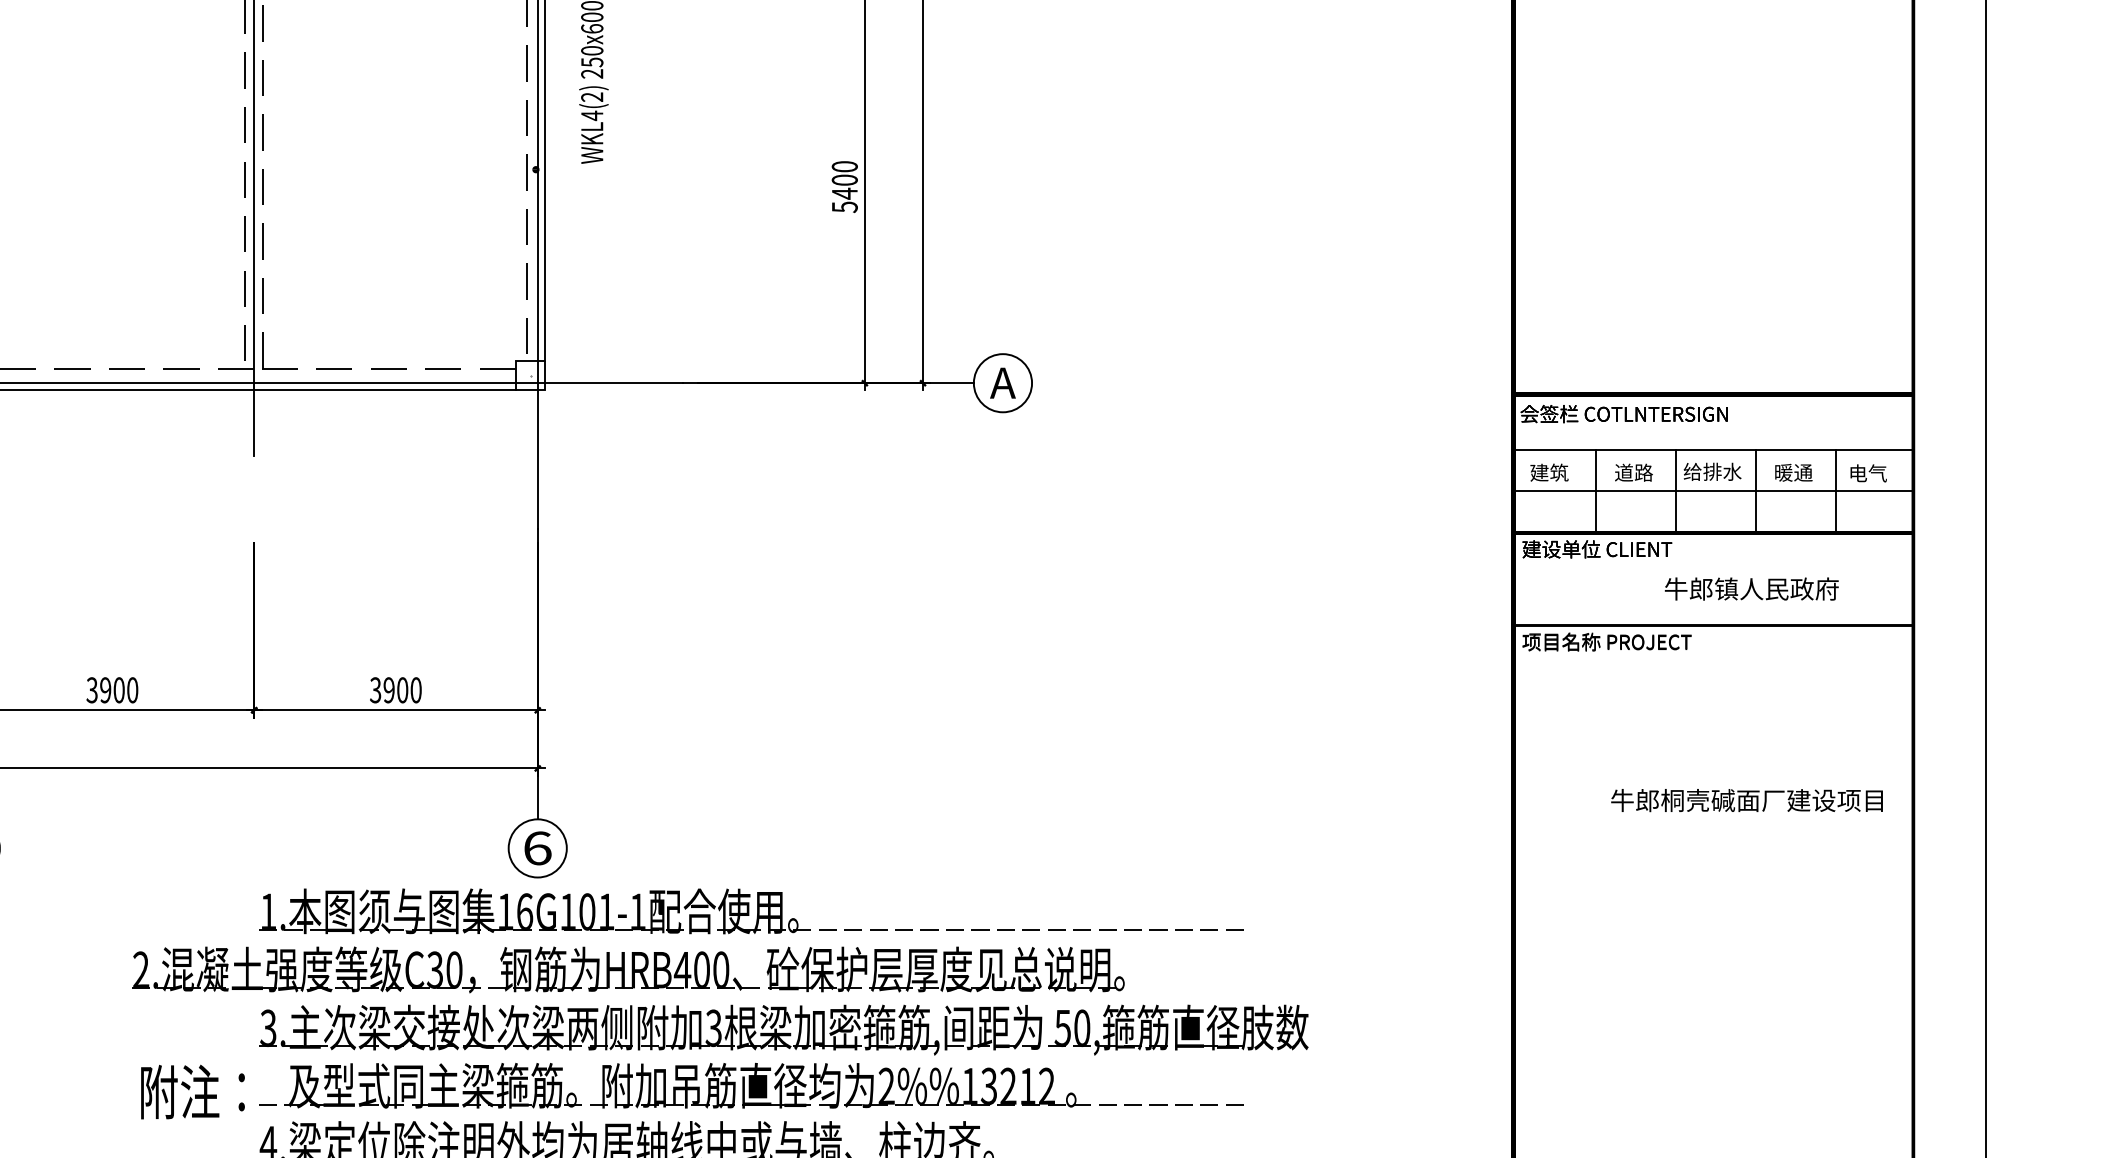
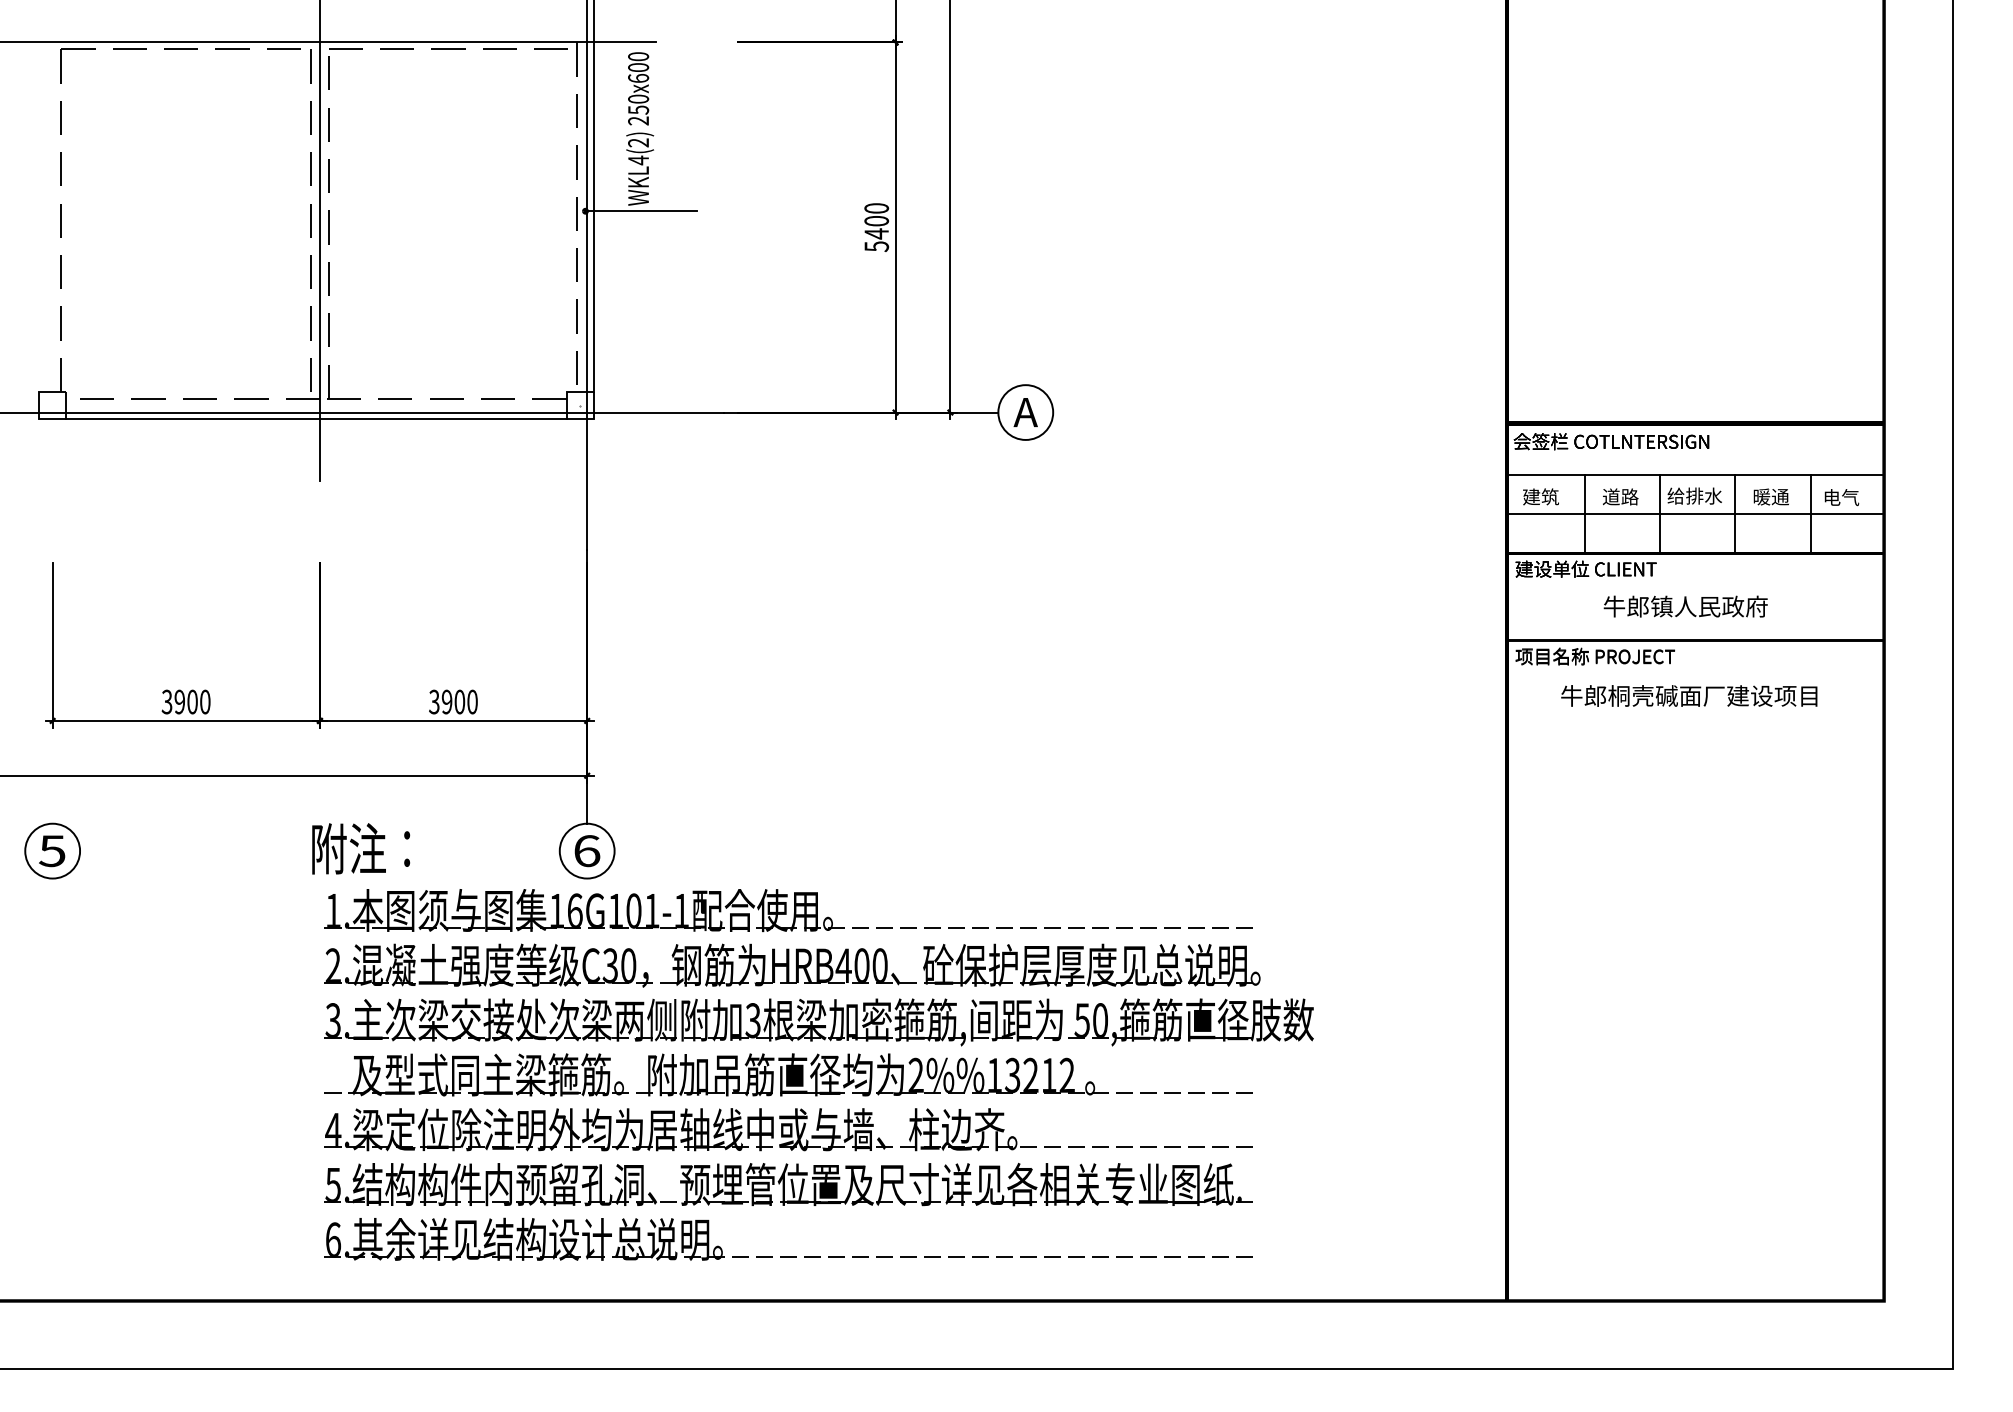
line: (594, 169) -> (640, 211), added
text: (1751, 588) -> (1685, 606), moved
text: (1747, 800) -> (1689, 695), moved
part: (628, 969) -> (792, 965), moved
text: (193, 1091) -> (361, 848), moved

